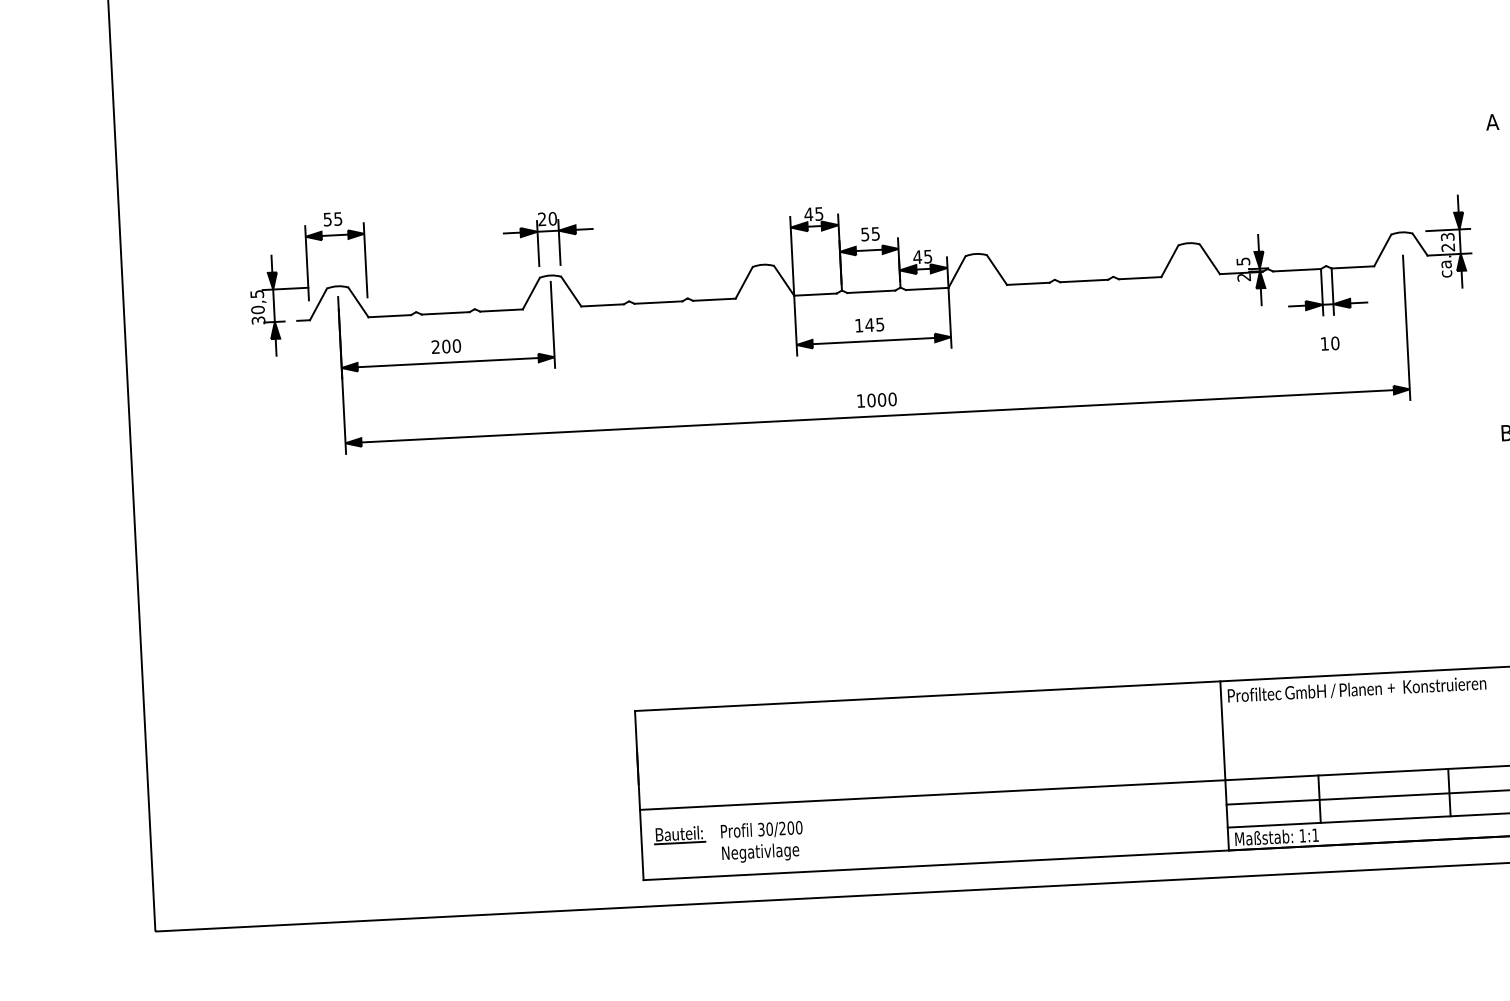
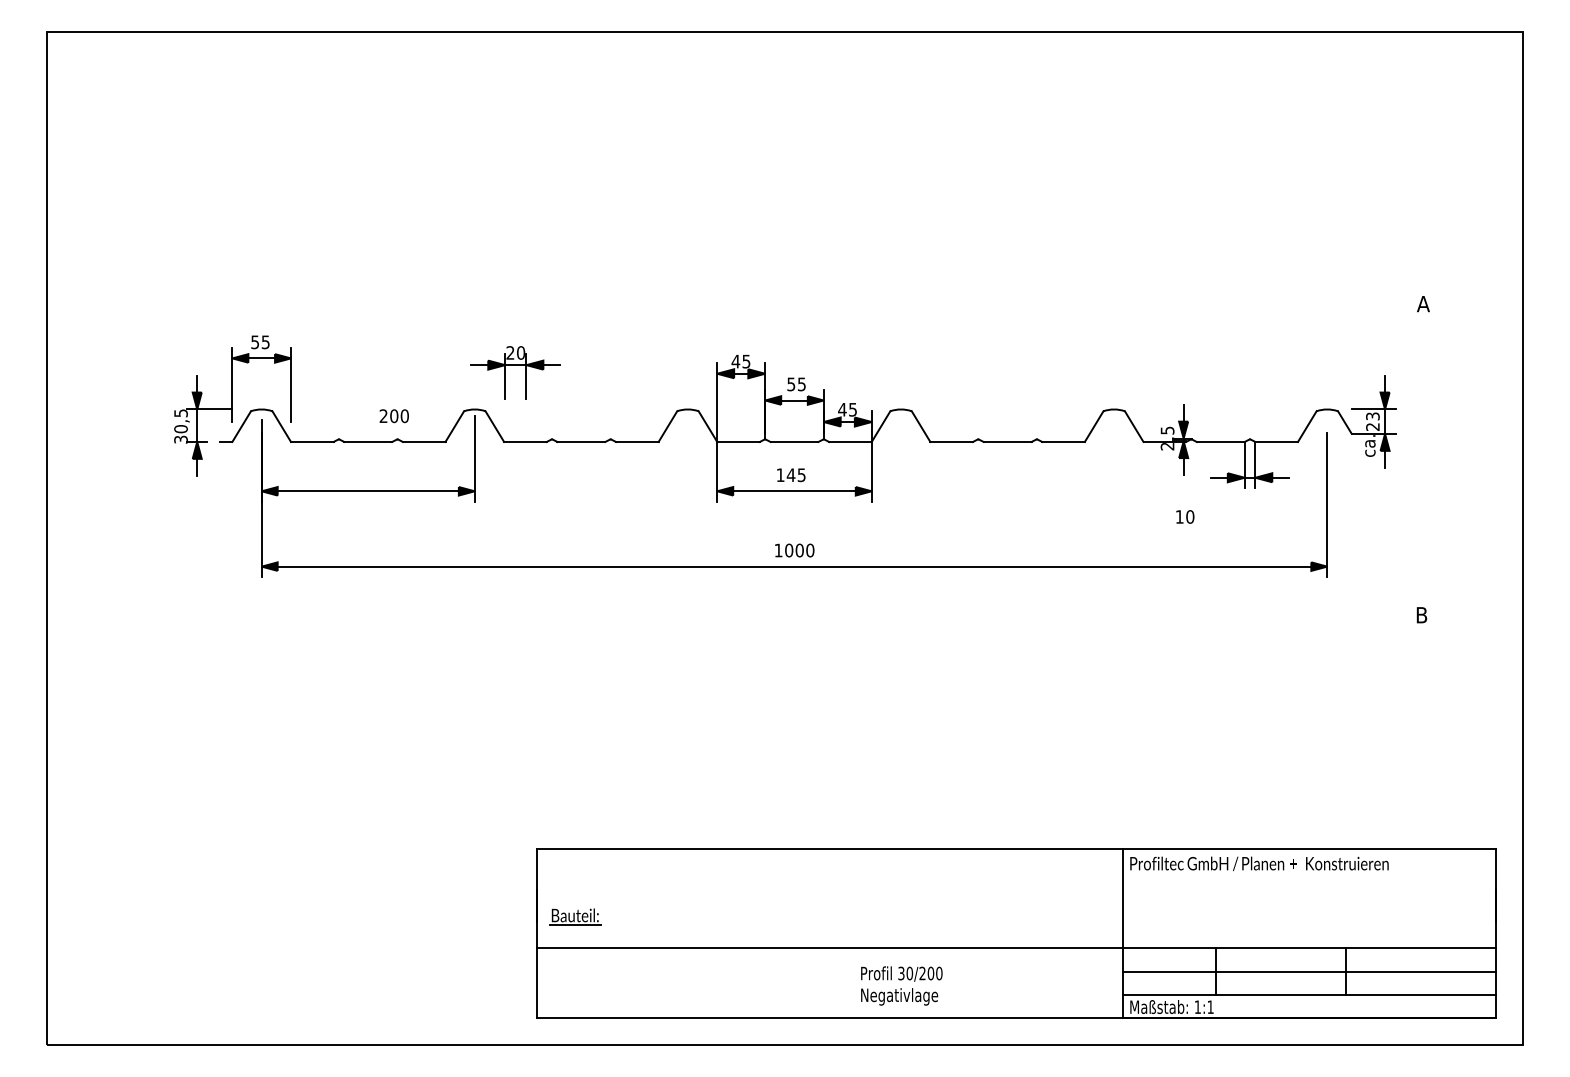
part: (547, 231) -> (515, 365), moved
text: (1330, 343) -> (1185, 516), moved
text: (445, 346) -> (393, 416), moved
part: (679, 834) -> (575, 916), moved
text: (762, 841) -> (901, 985), moved

